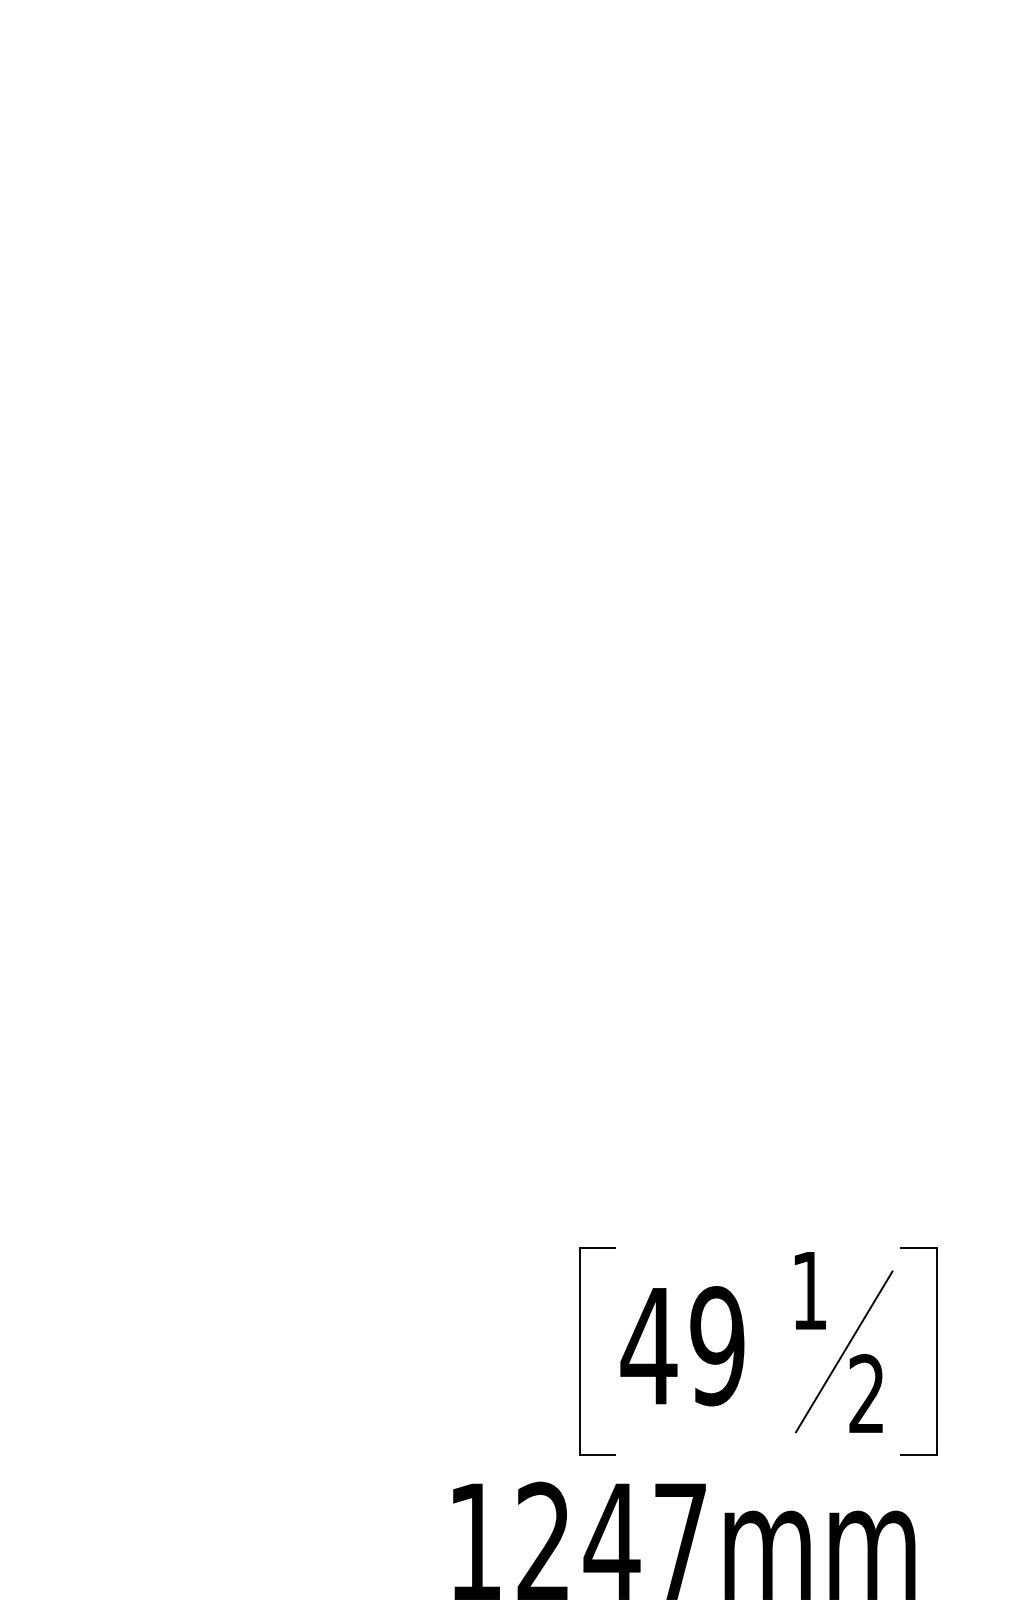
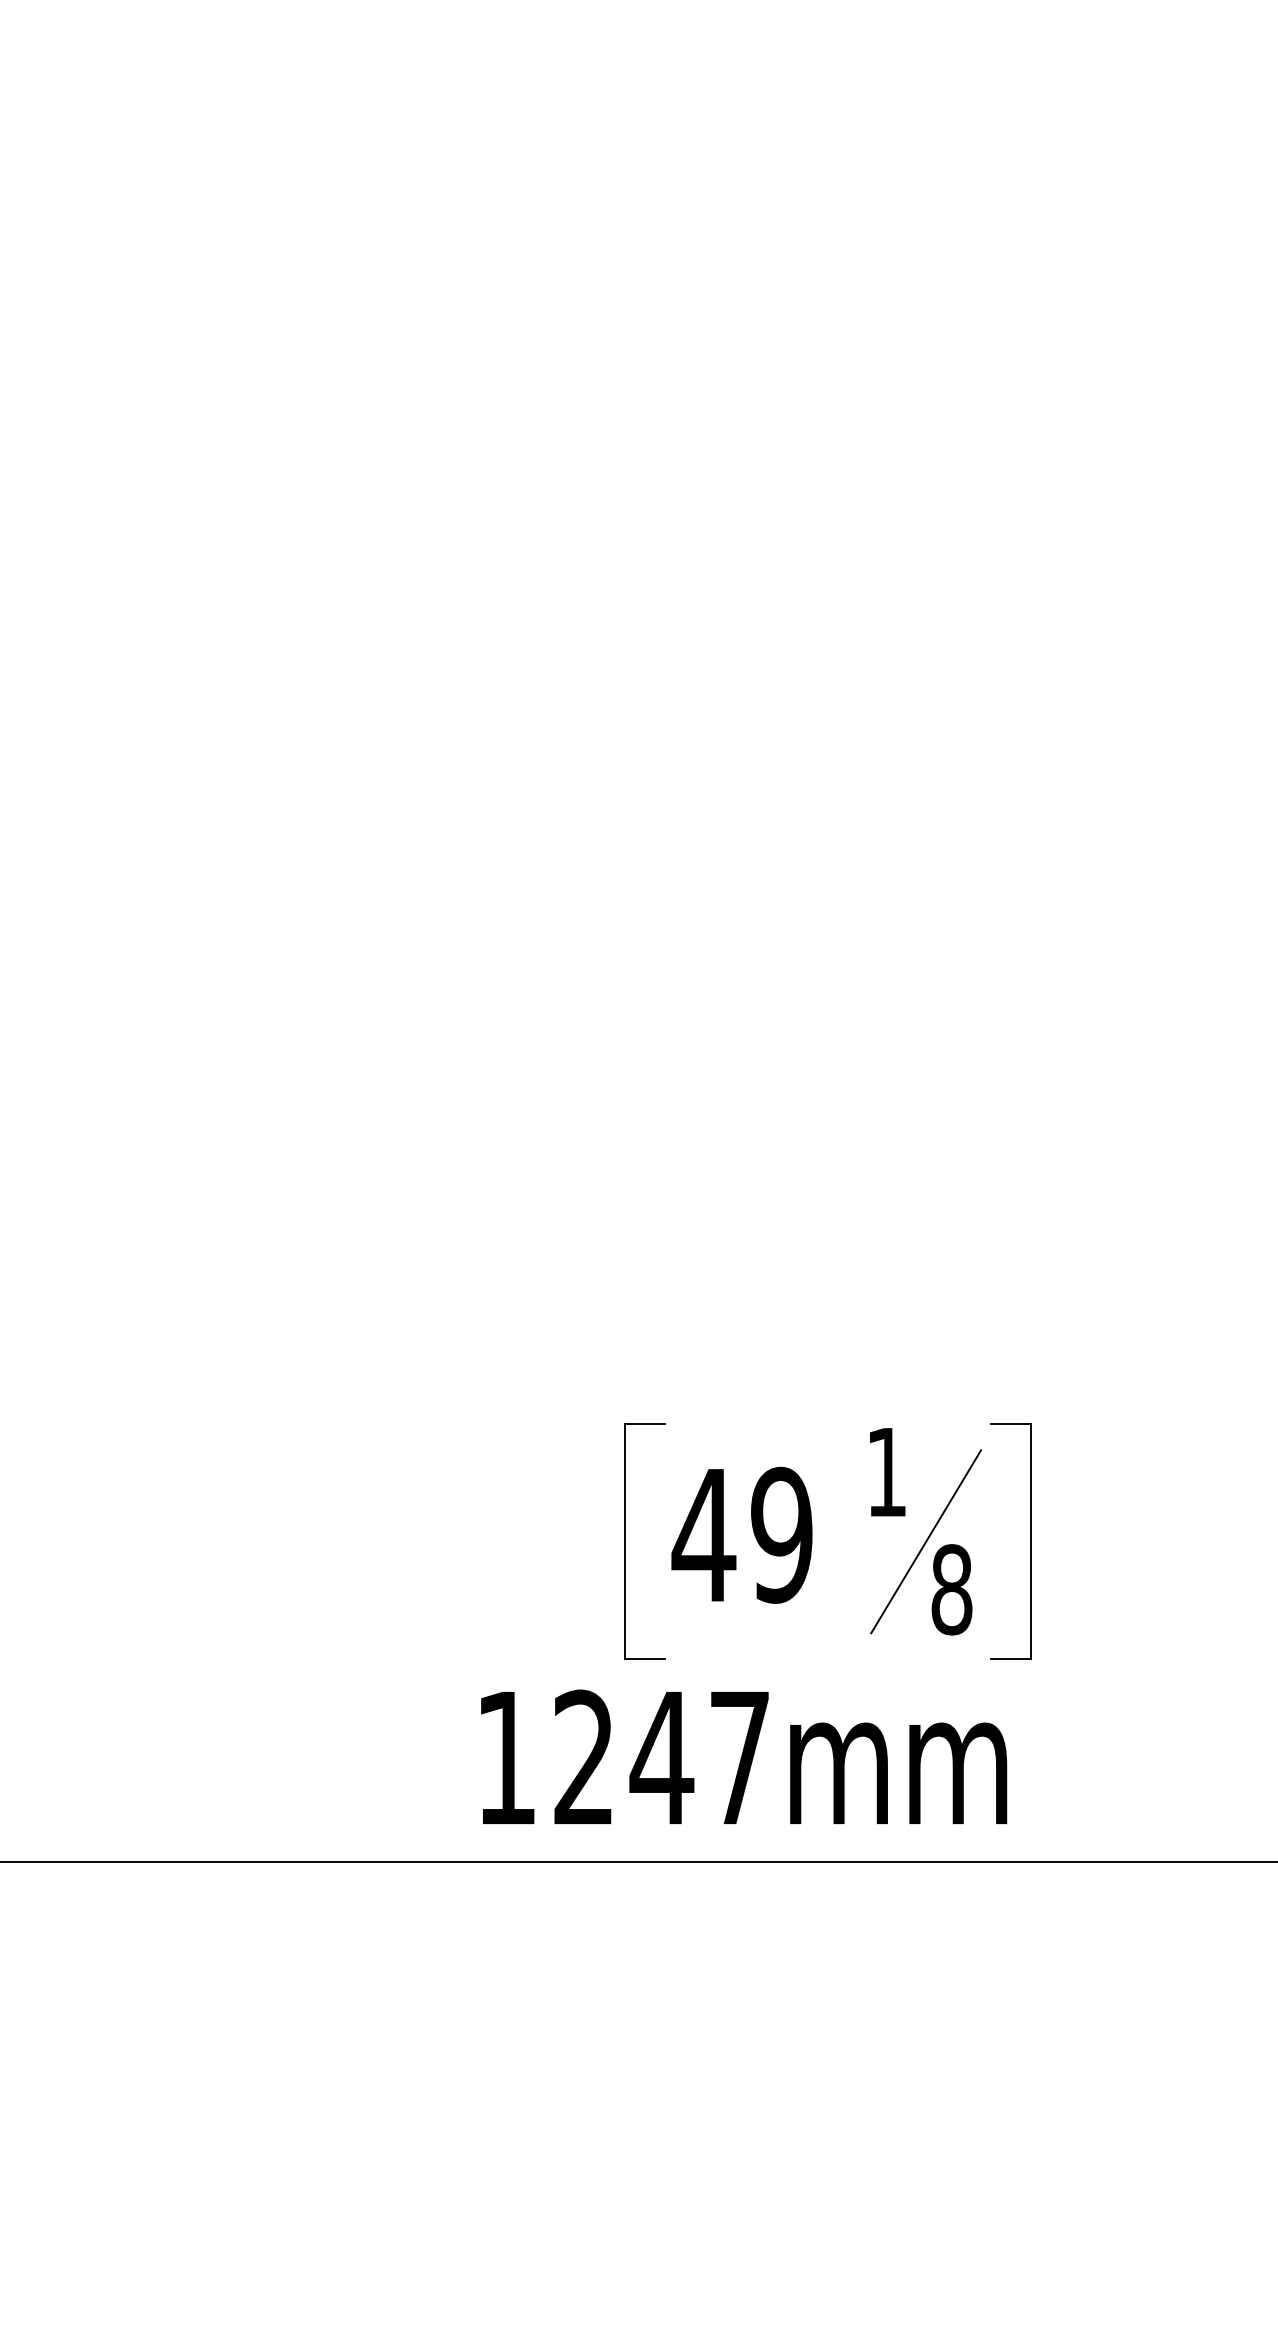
text: (866, 1393) -> (951, 1589), 2 -> 8

